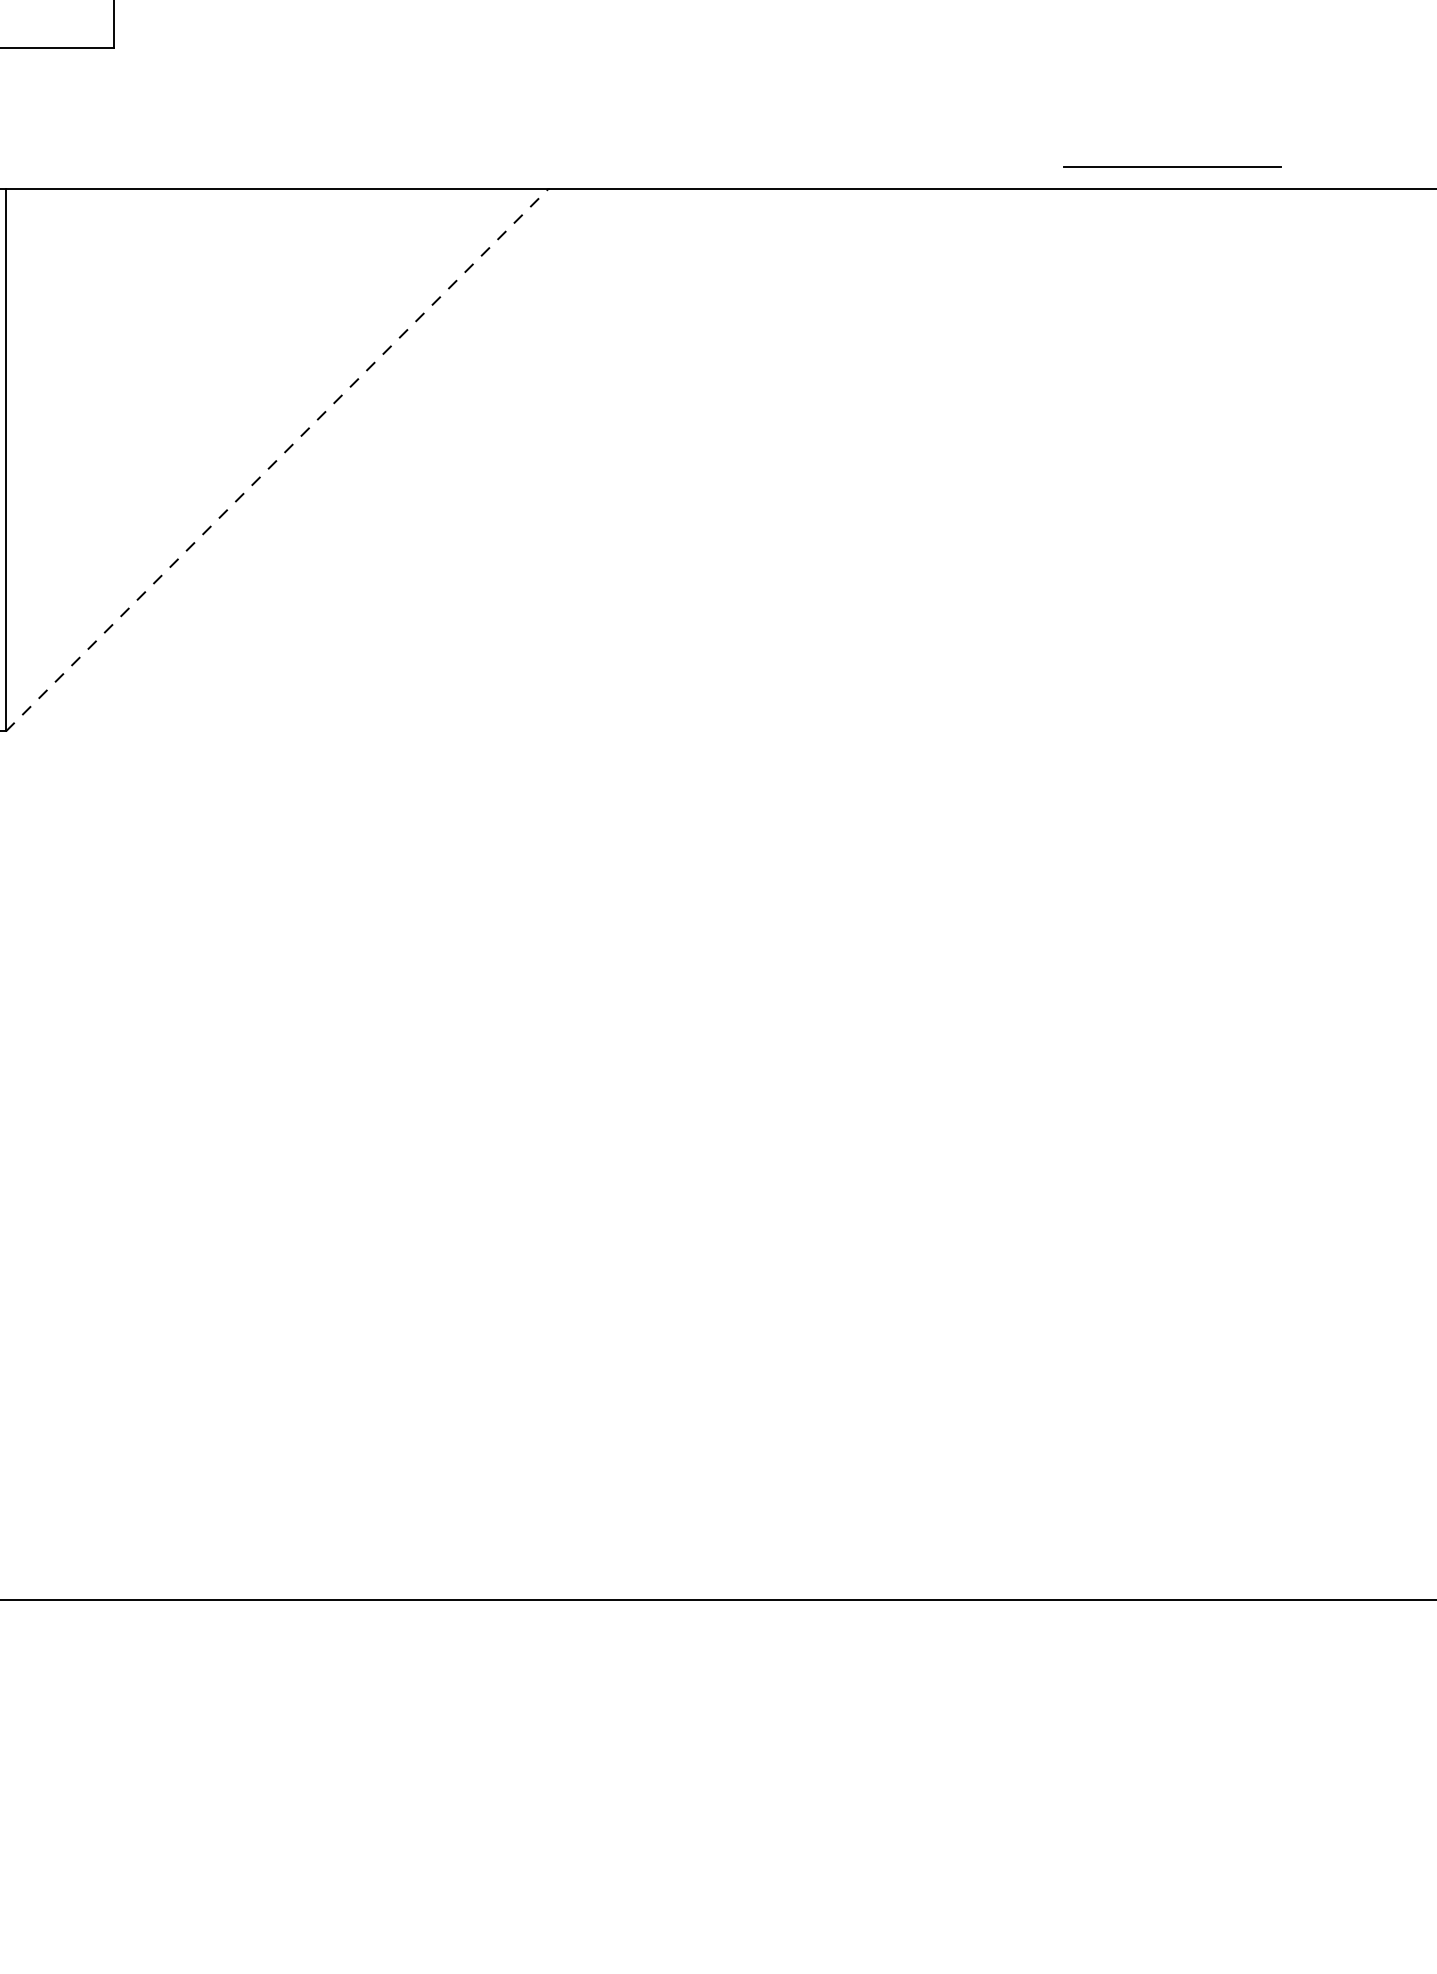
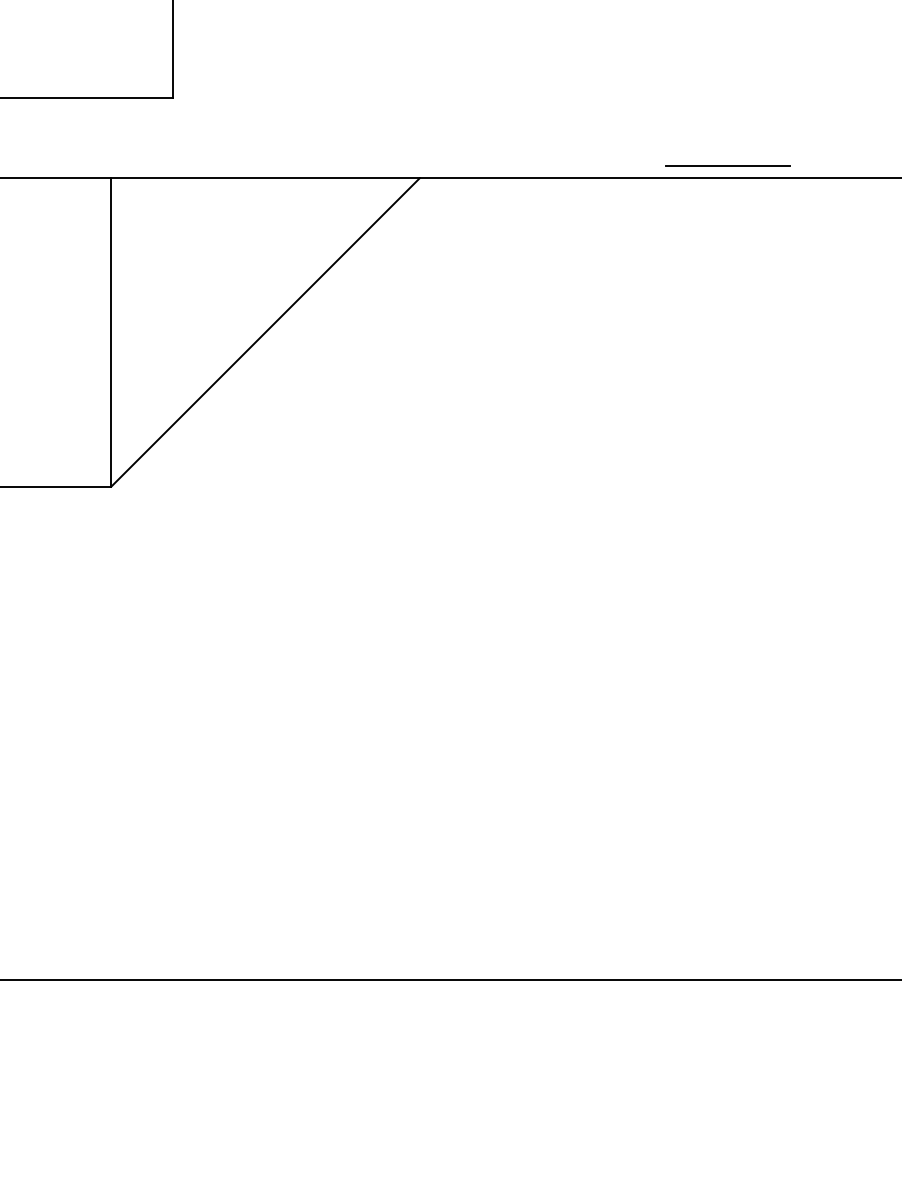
line: (1171, 166) -> (727, 165), moved
line: (277, 459) -> (265, 332), dashed -> solid

